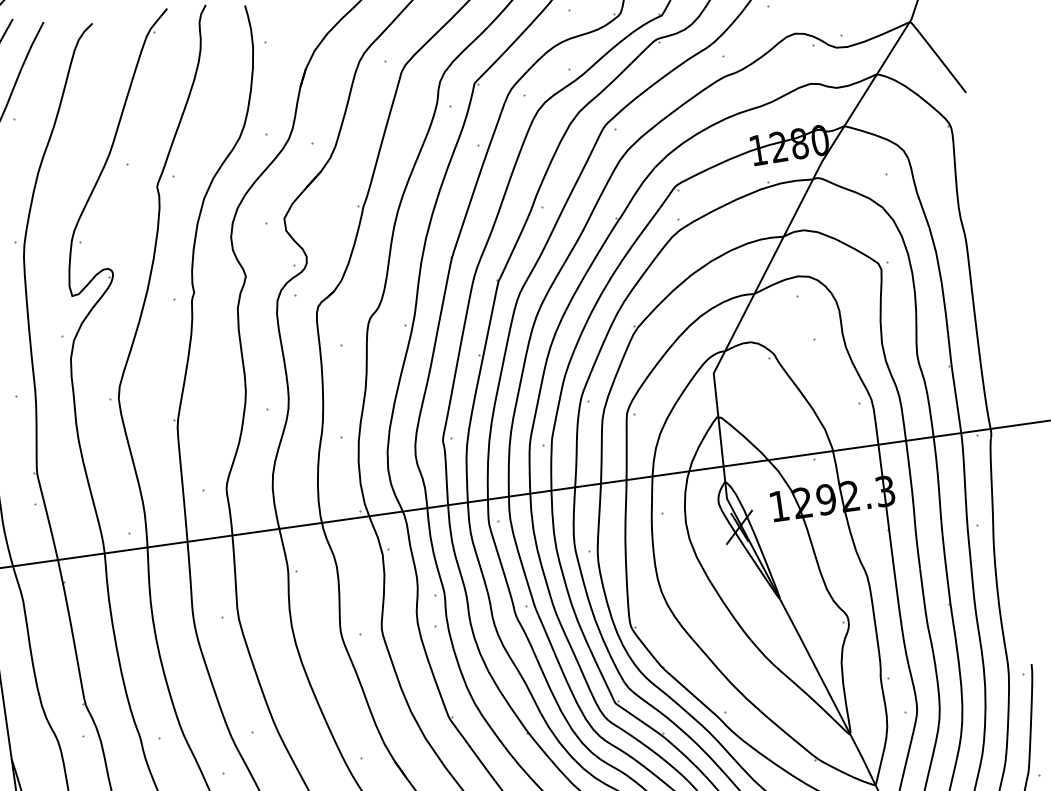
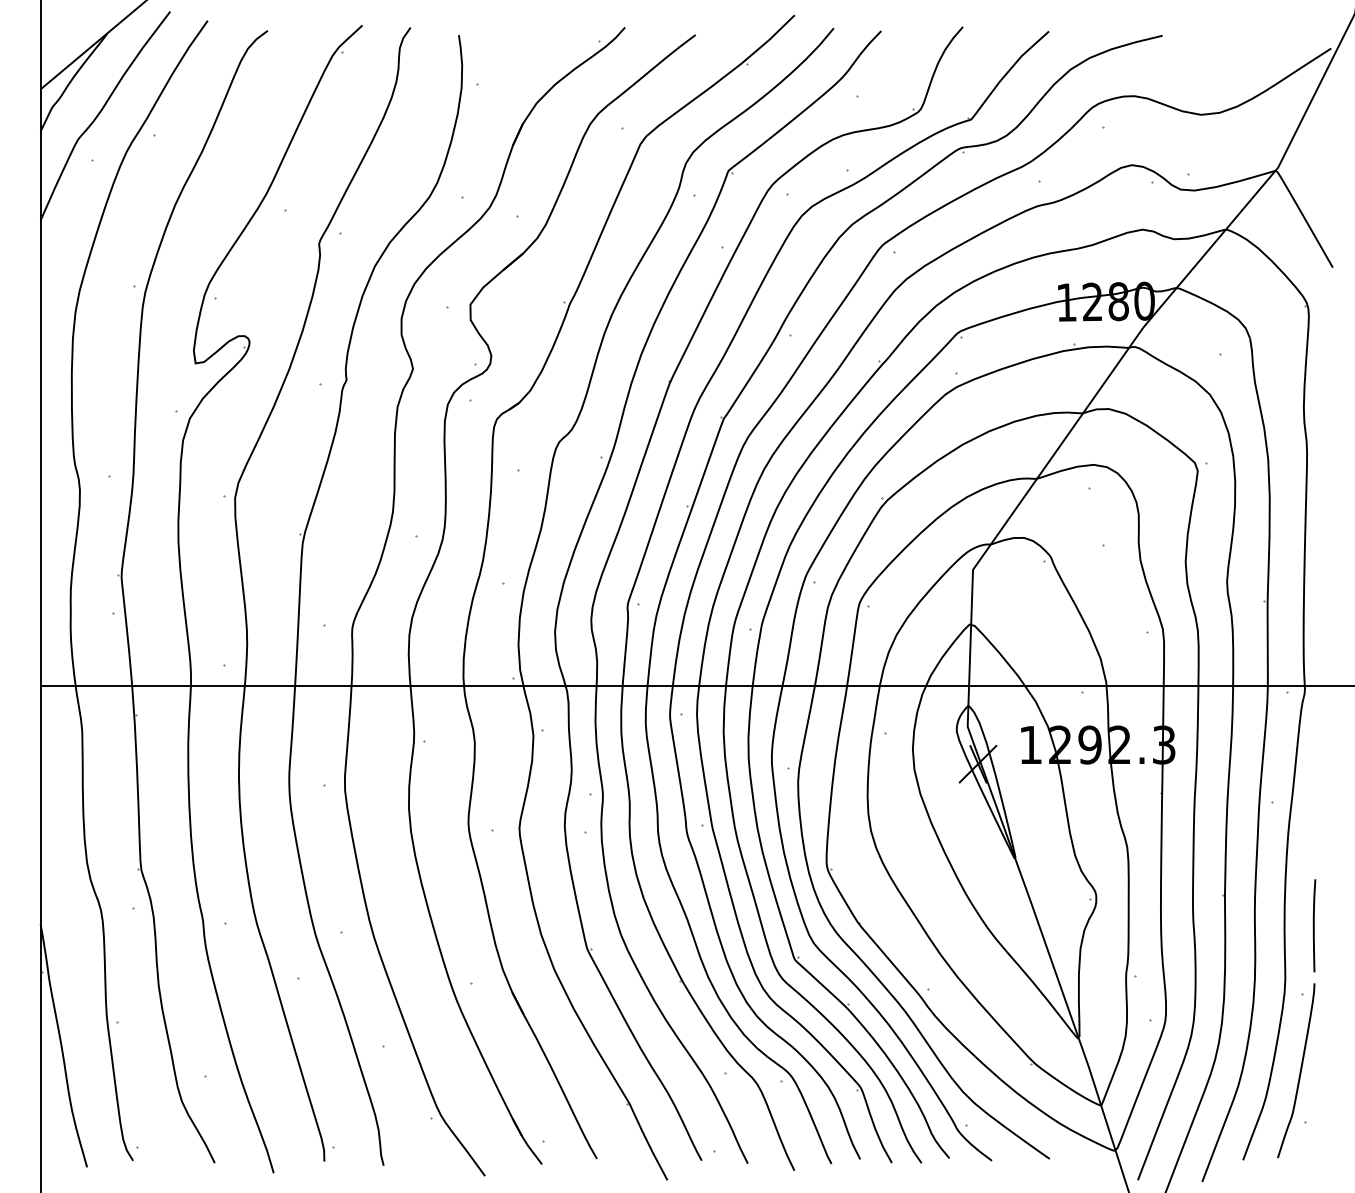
curve: (1025, 618) -> (1314, 925), added

